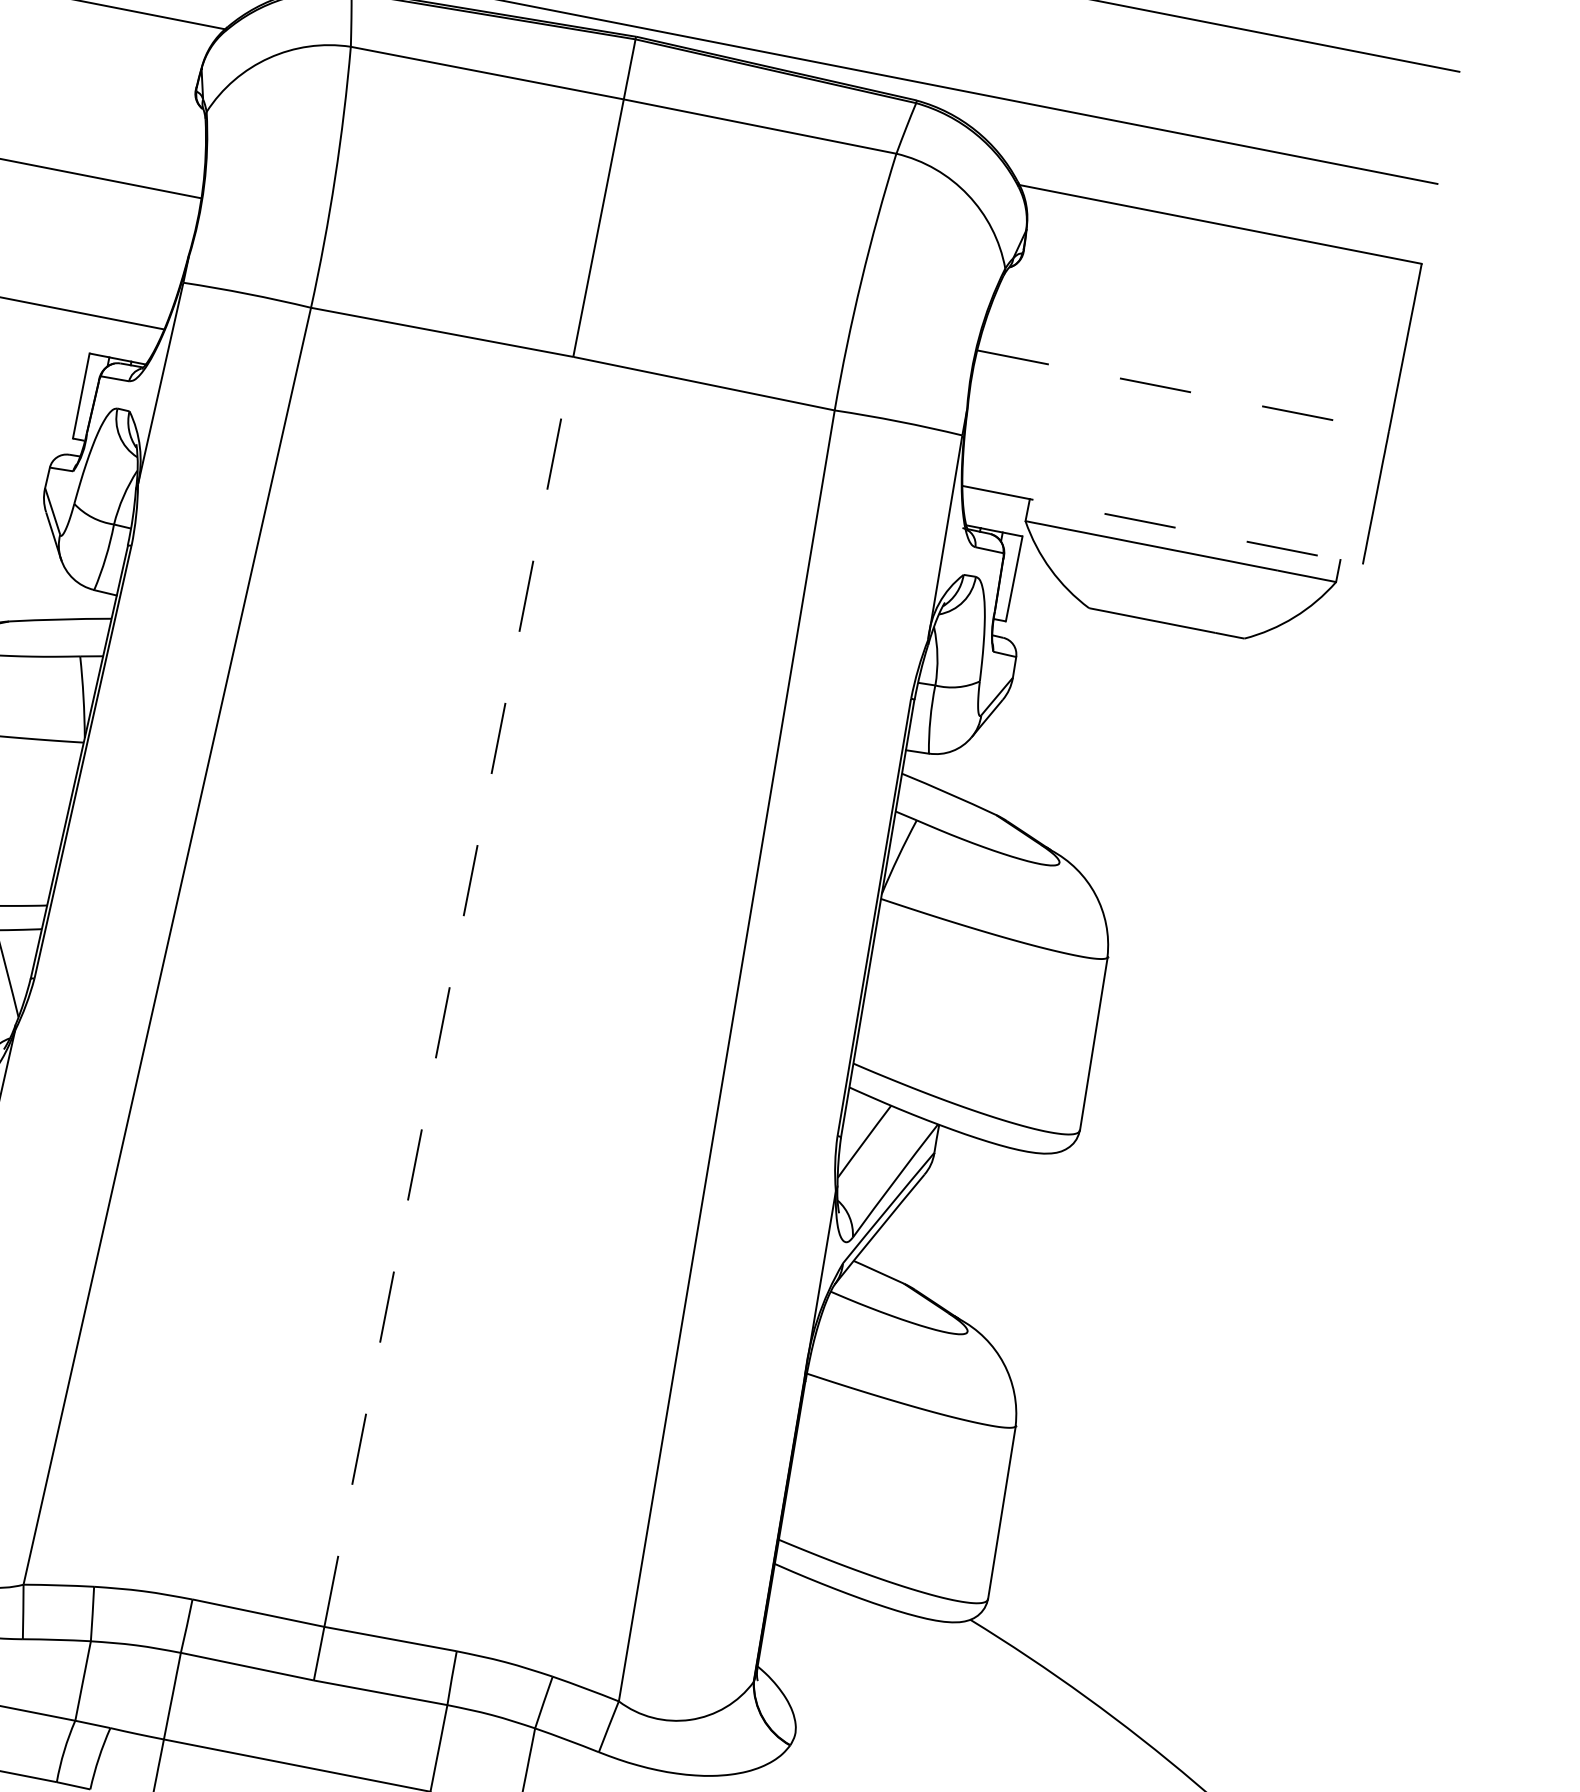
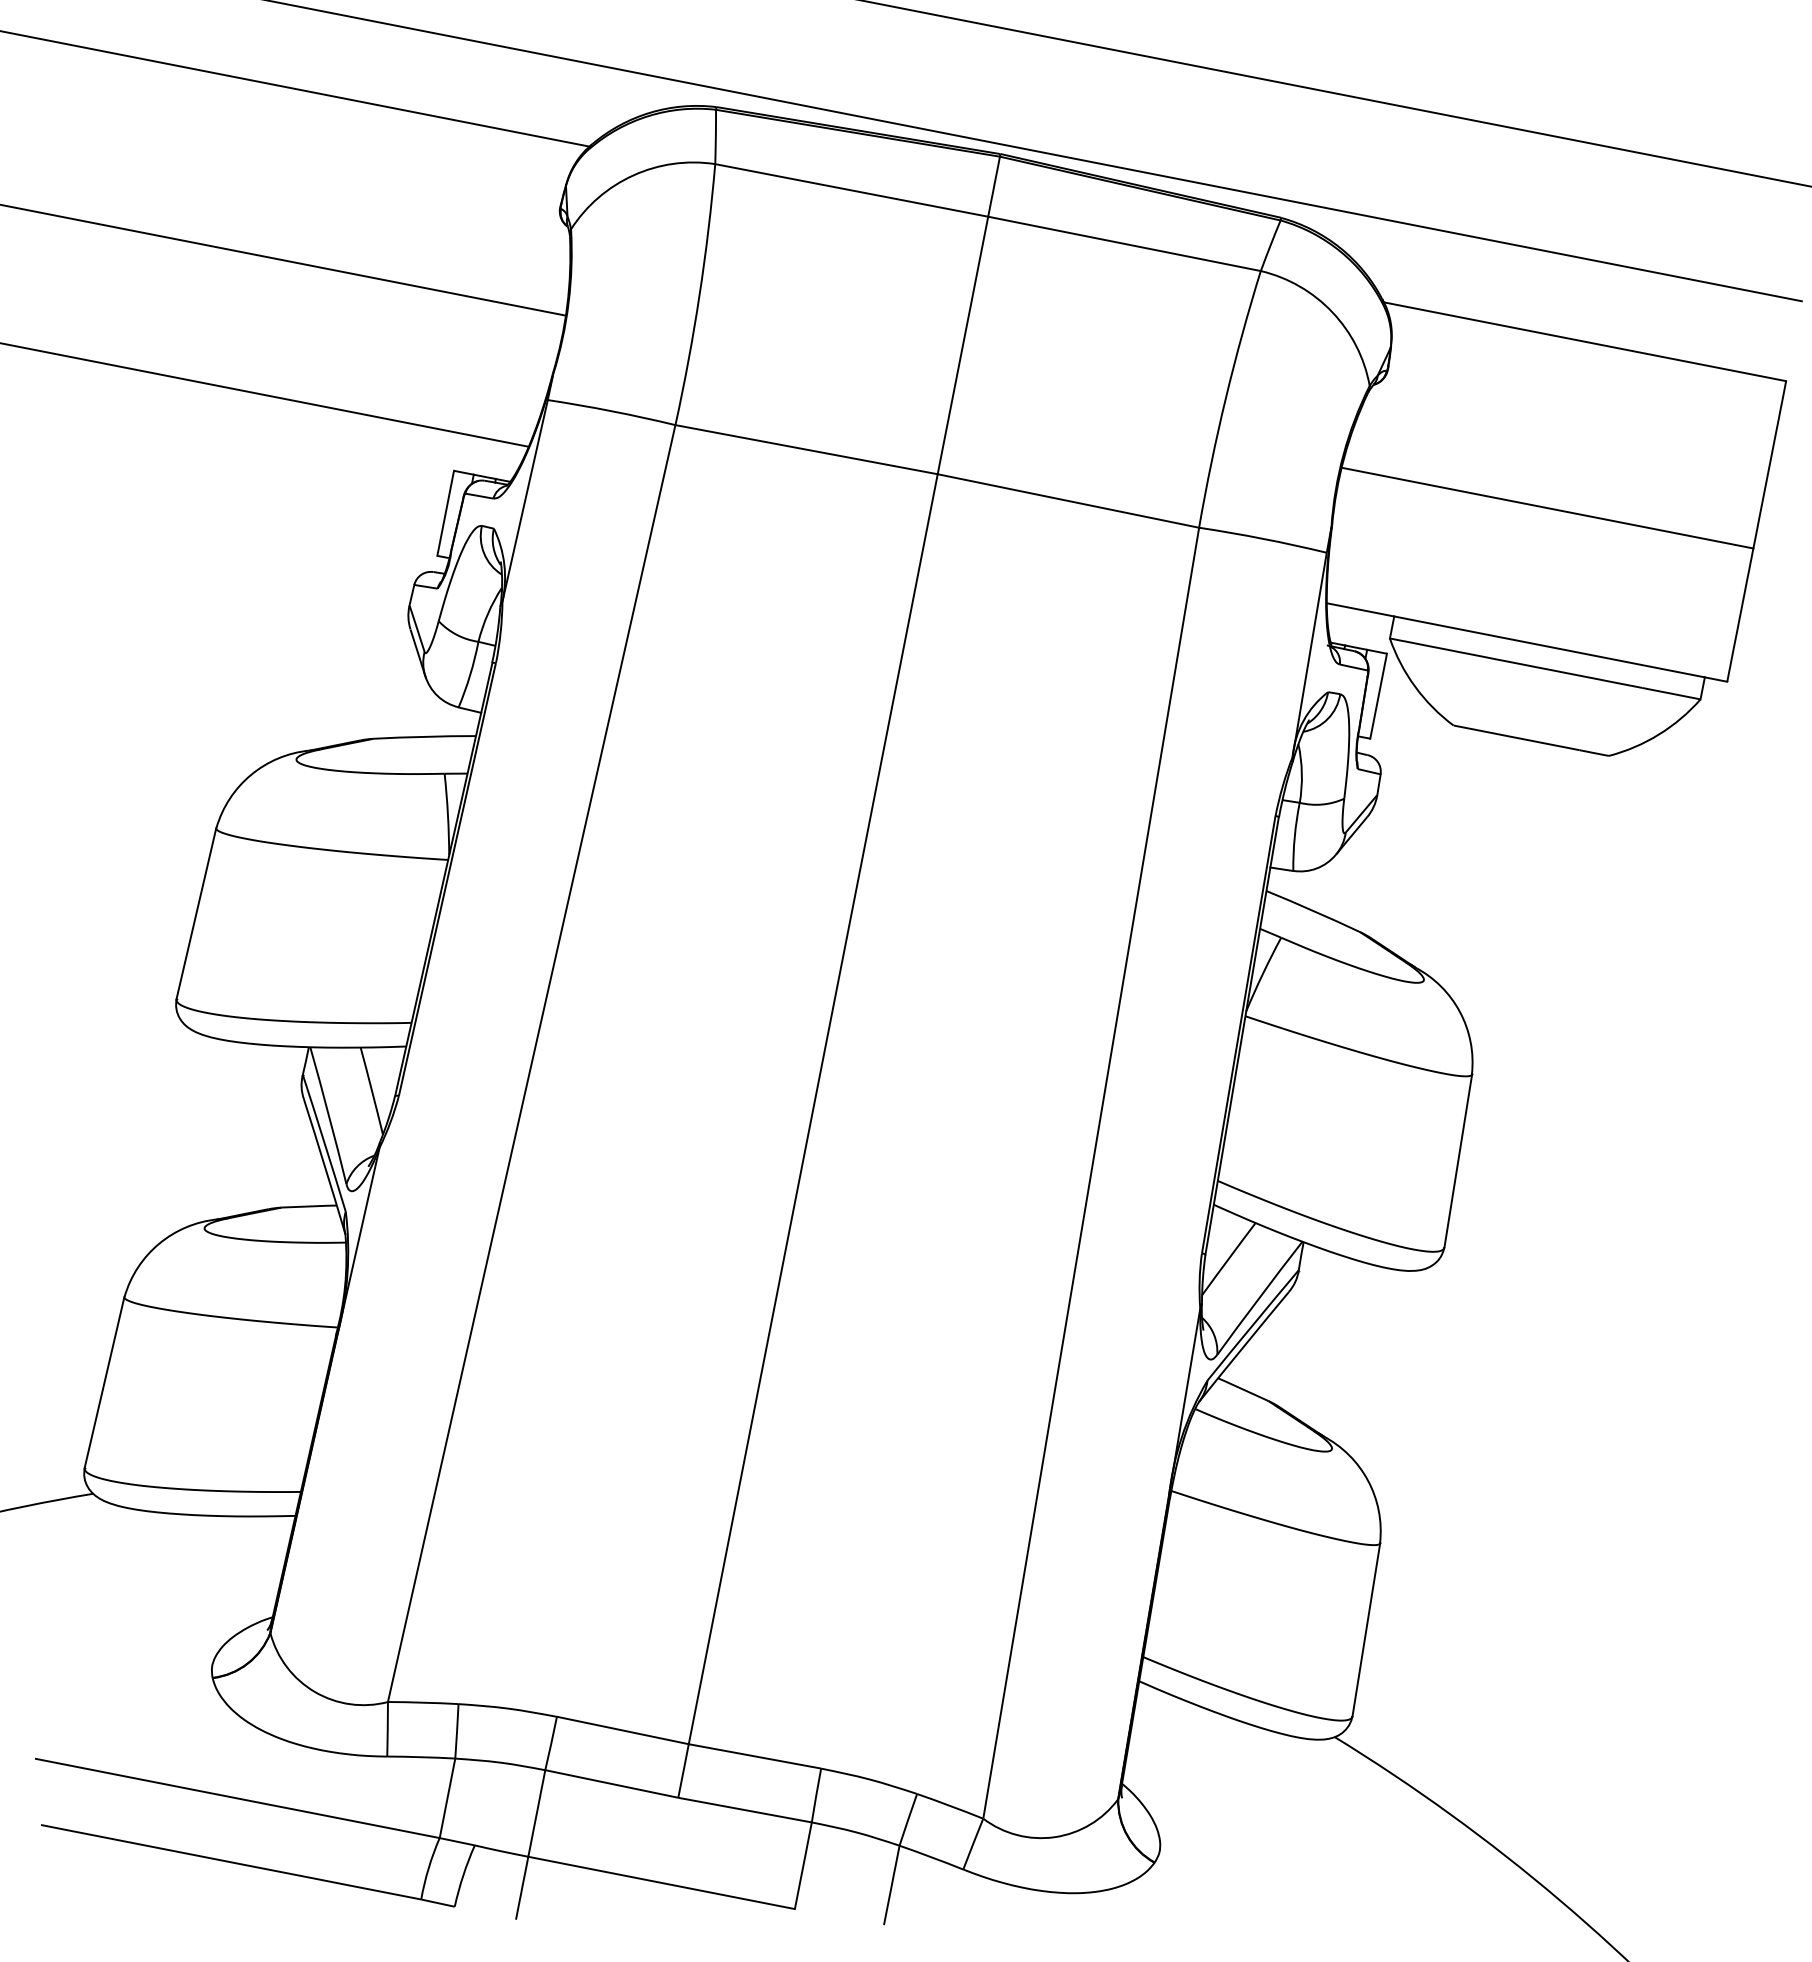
line: (1183, 391) -> (1547, 508), dashed -> solid
line: (1163, 525) -> (1527, 642), dashed -> solid
line: (449, 991) -> (813, 1108), dashed -> solid

